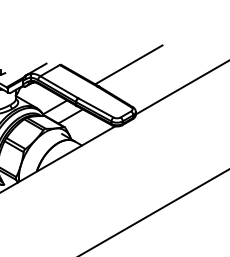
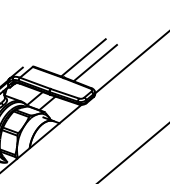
line: (142, 74) -> (94, 63), added

